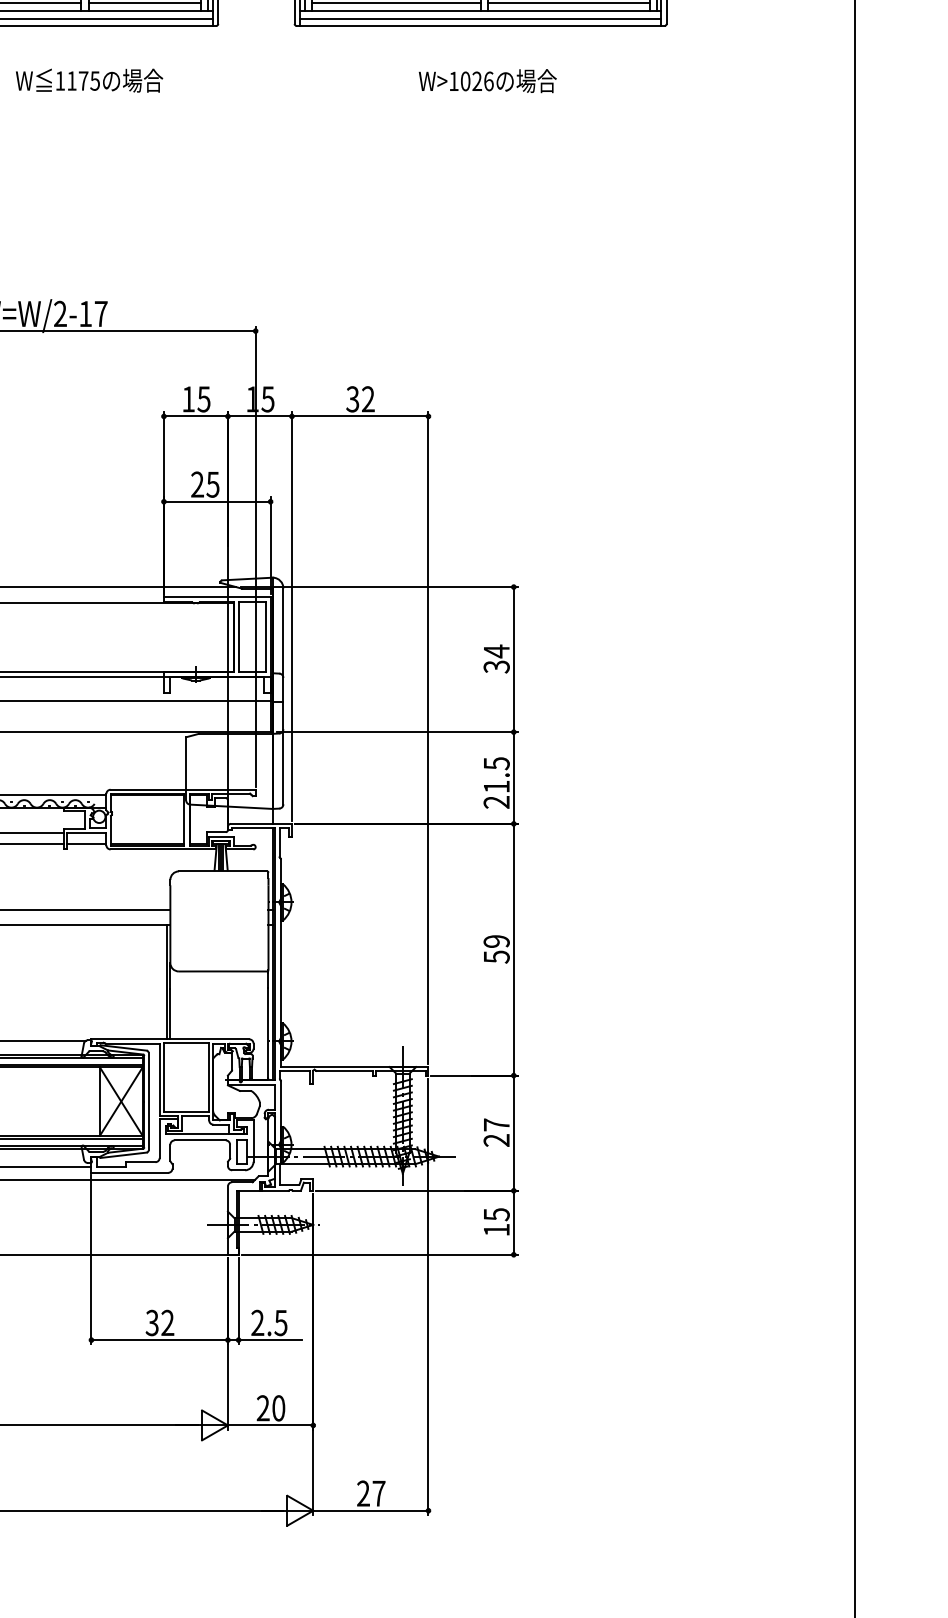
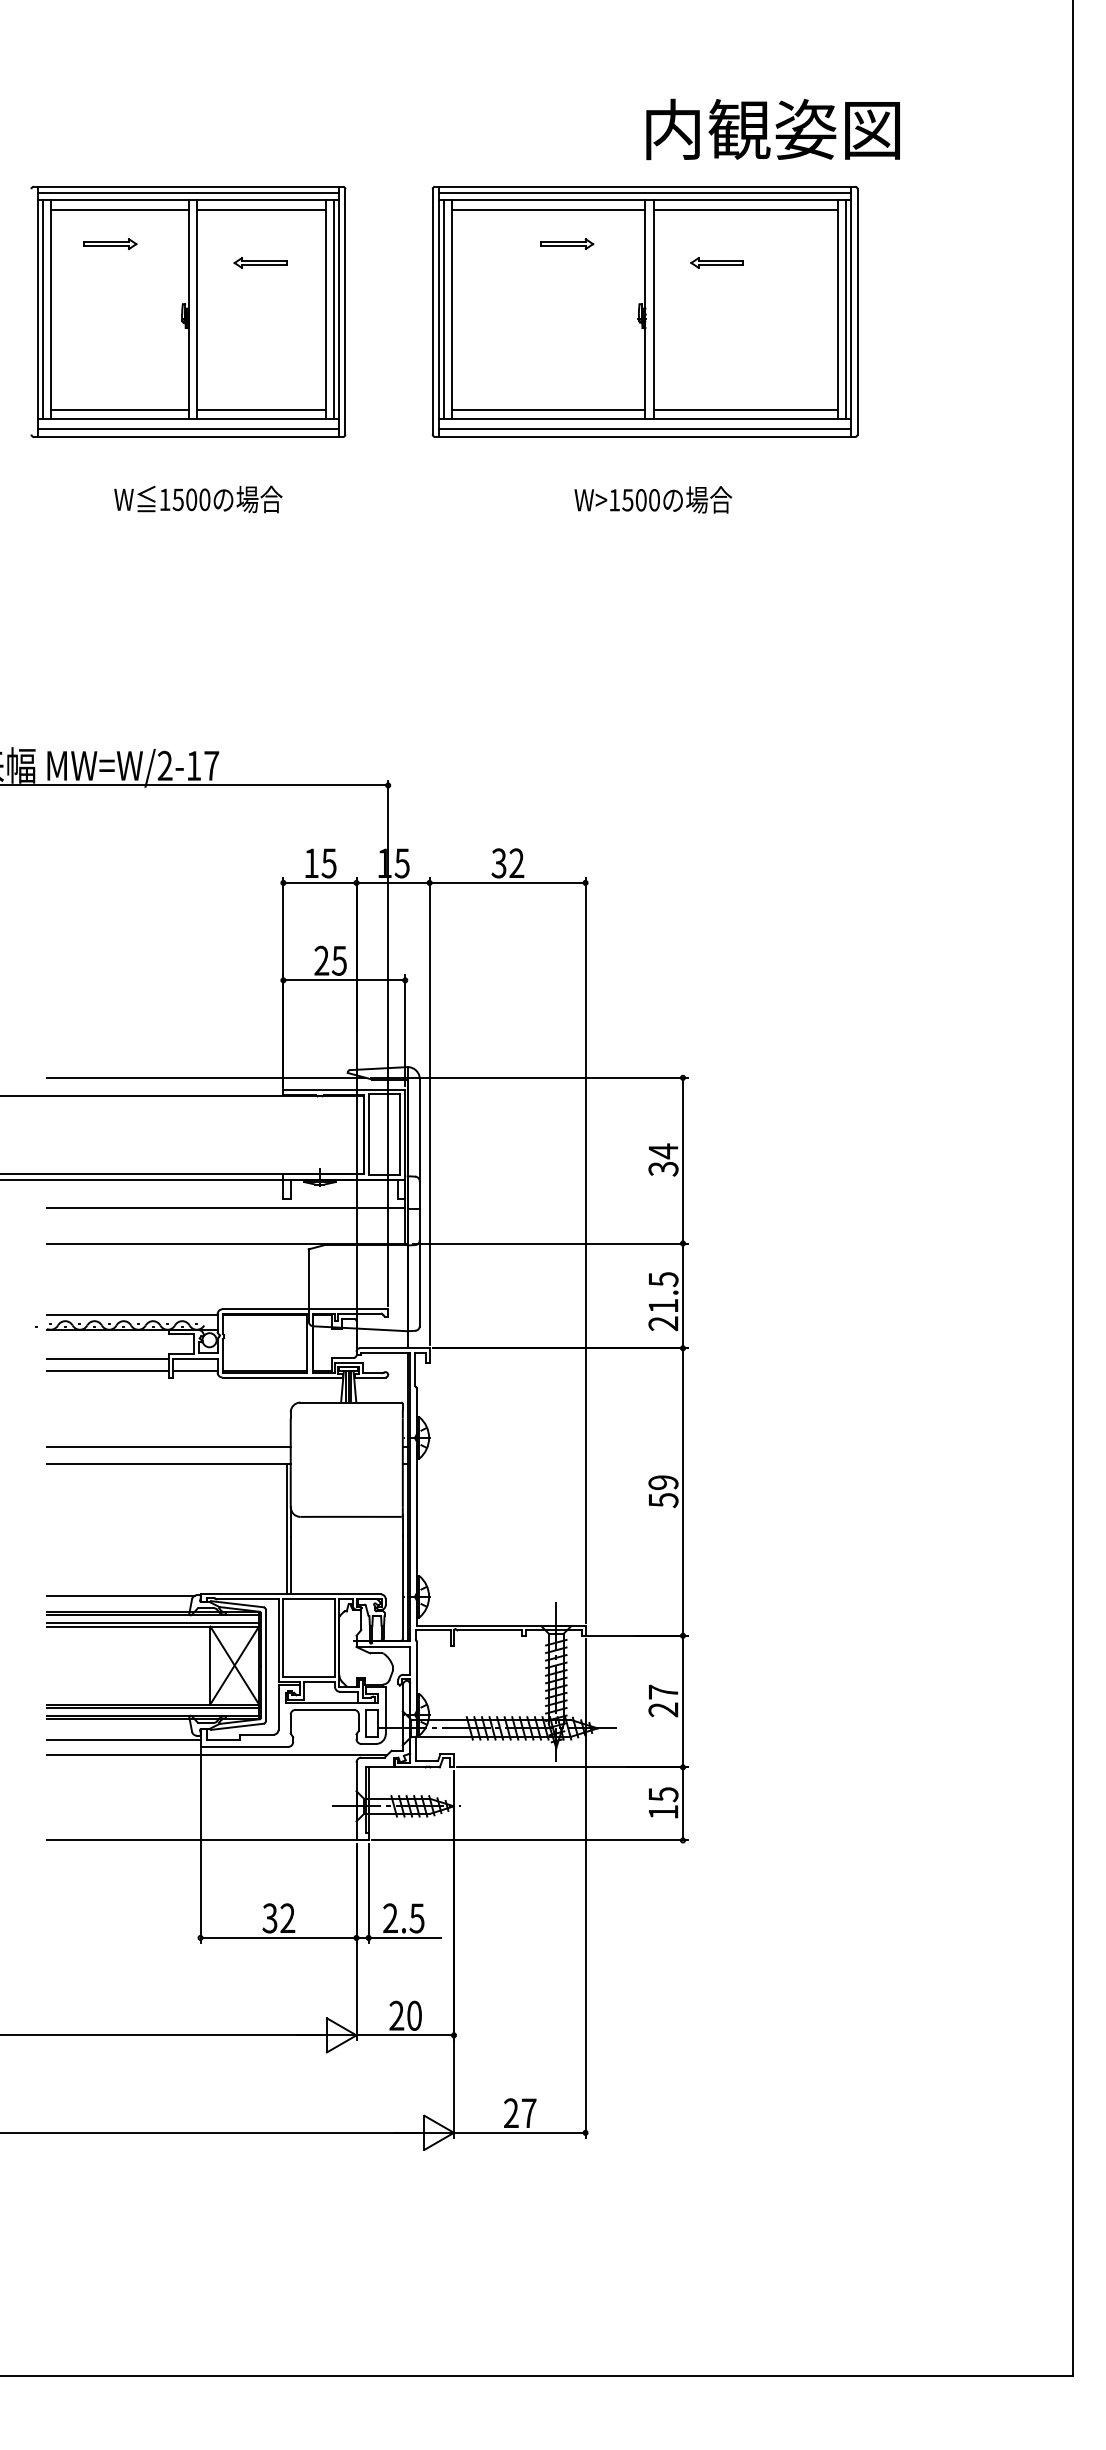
text: (83, 80) -> (191, 499), 1175 -> 1500
text: (477, 81) -> (641, 500), W>1026 -> W>1500

